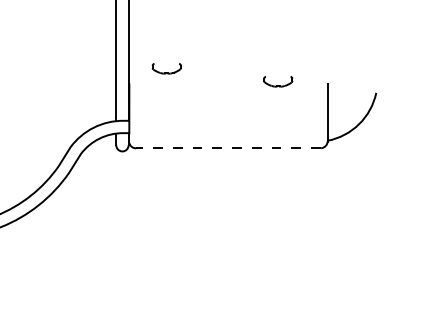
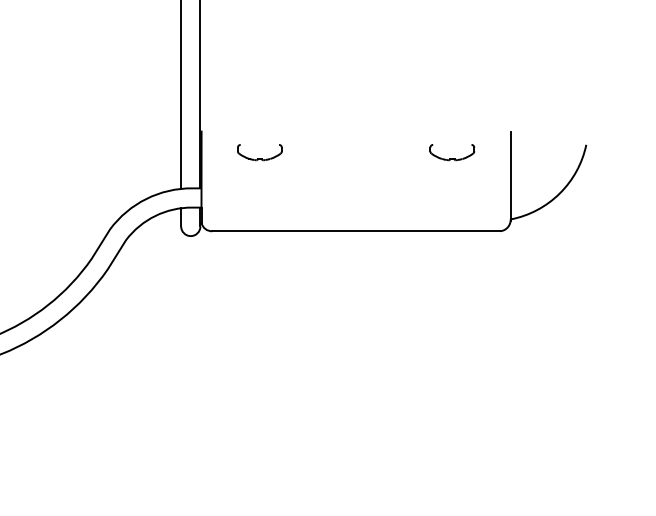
part: (166, 68) -> (259, 152), moved
part: (278, 81) -> (452, 152), moved
line: (228, 148) -> (356, 231), dashed -> solid

